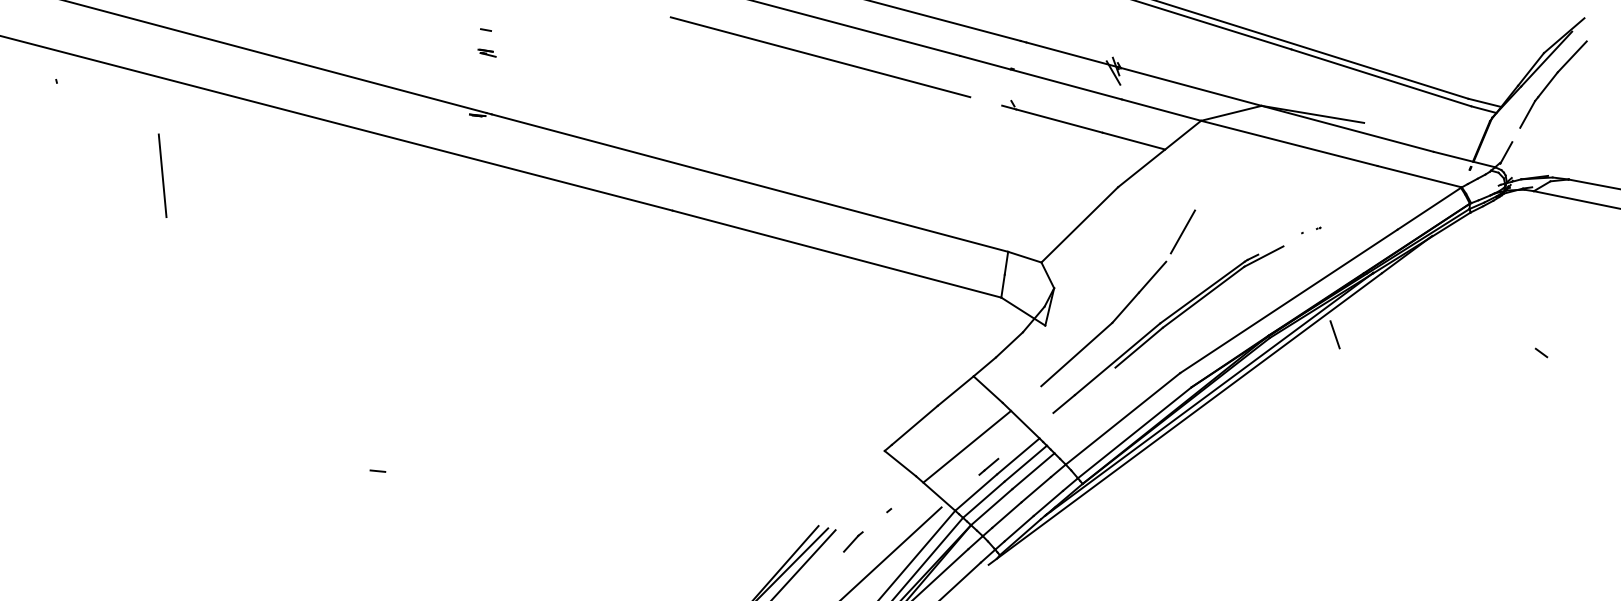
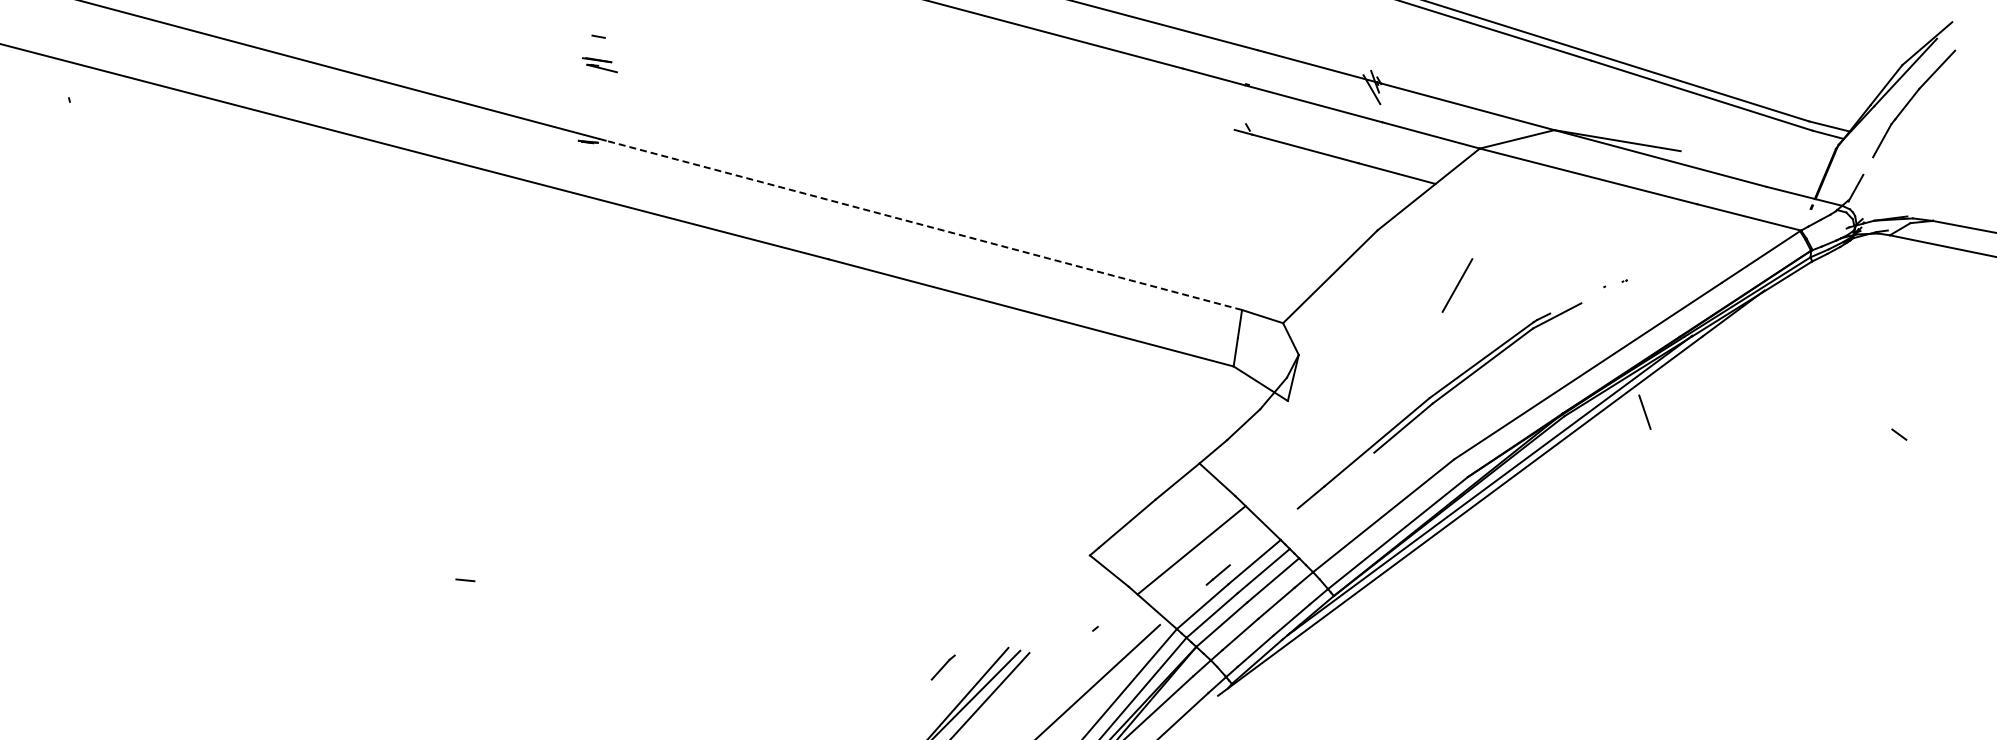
part: (486, 53) -> (599, 65), size x1.6
line: (820, 57) -> (1010, 70), removed
line: (162, 175) -> (199, 216), removed
line: (749, 183) -> (923, 225), solid -> dashed
part: (1103, 323) -> (1359, 398), removed
line: (852, 541) -> (942, 667), moved

